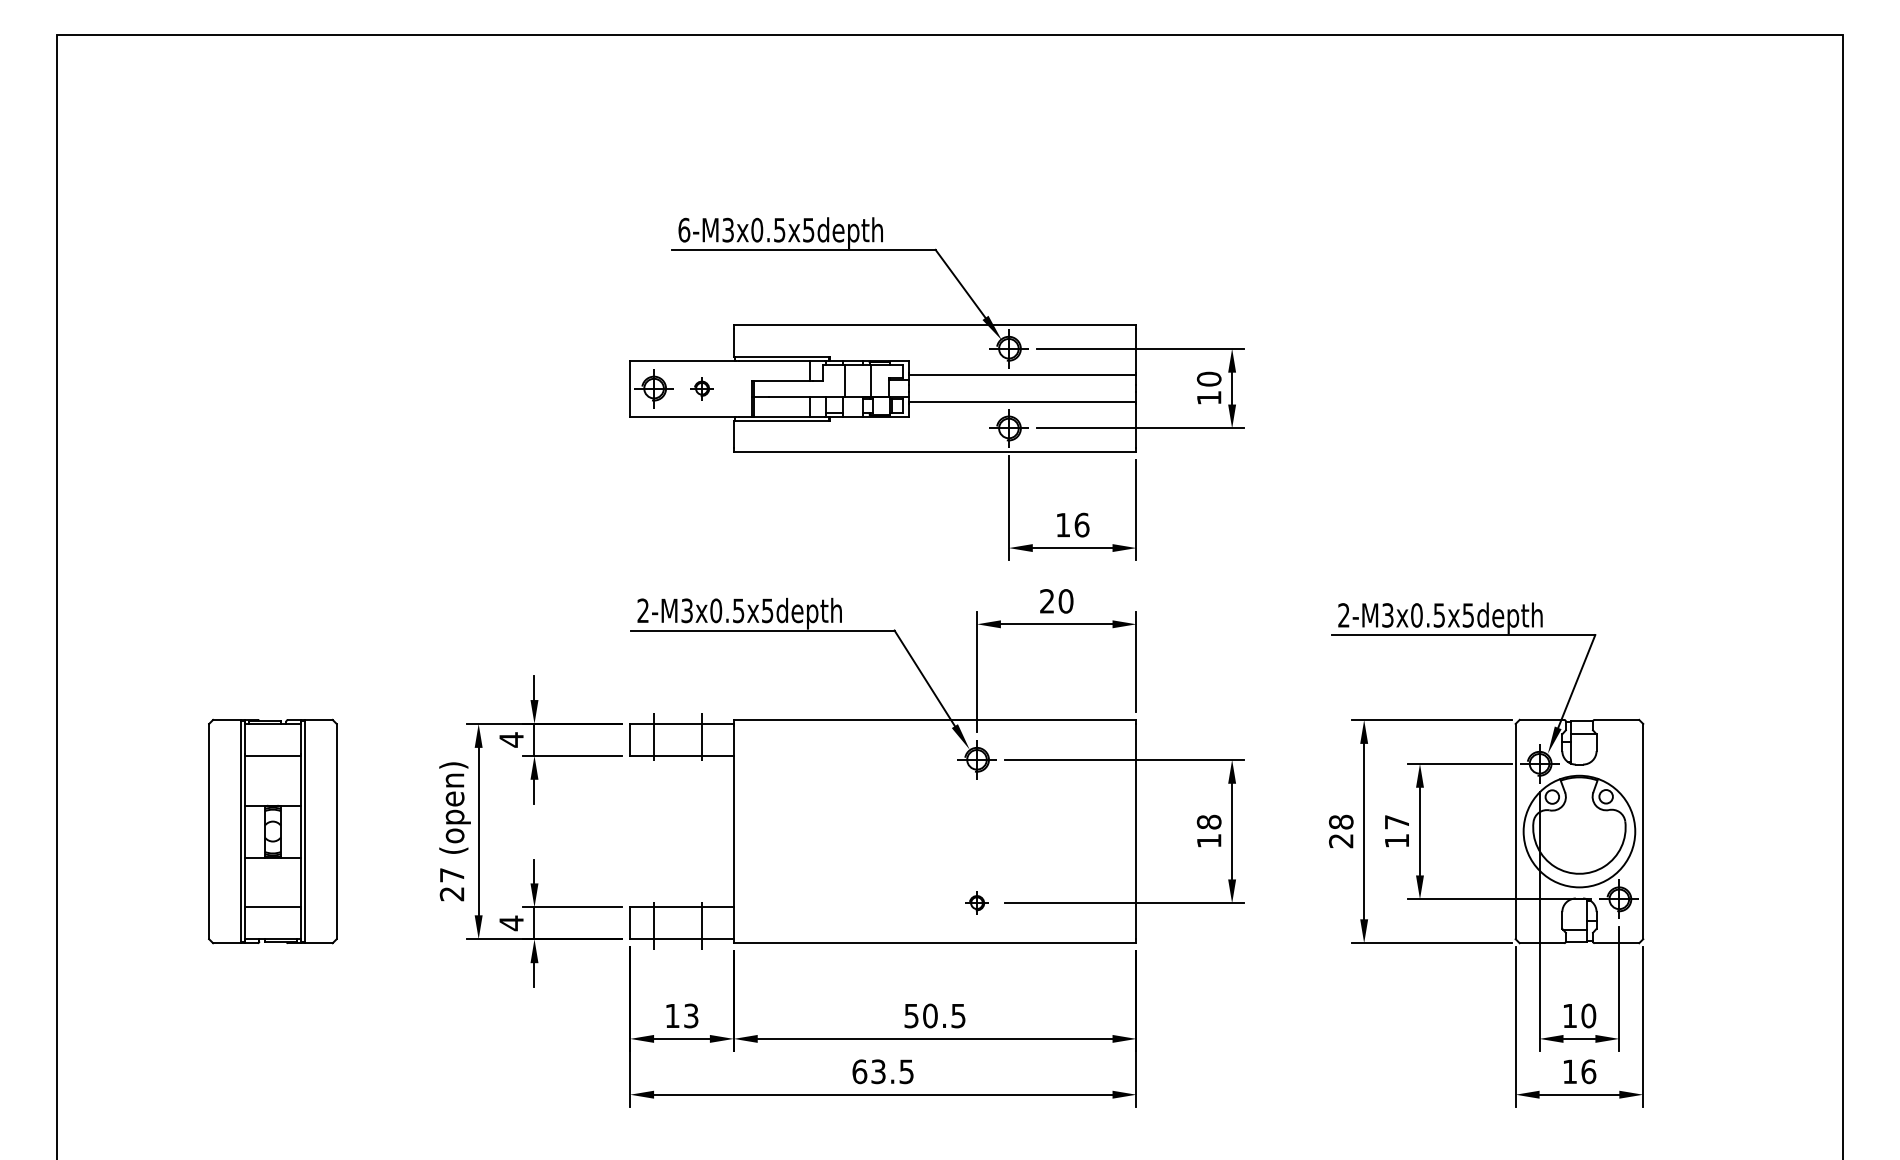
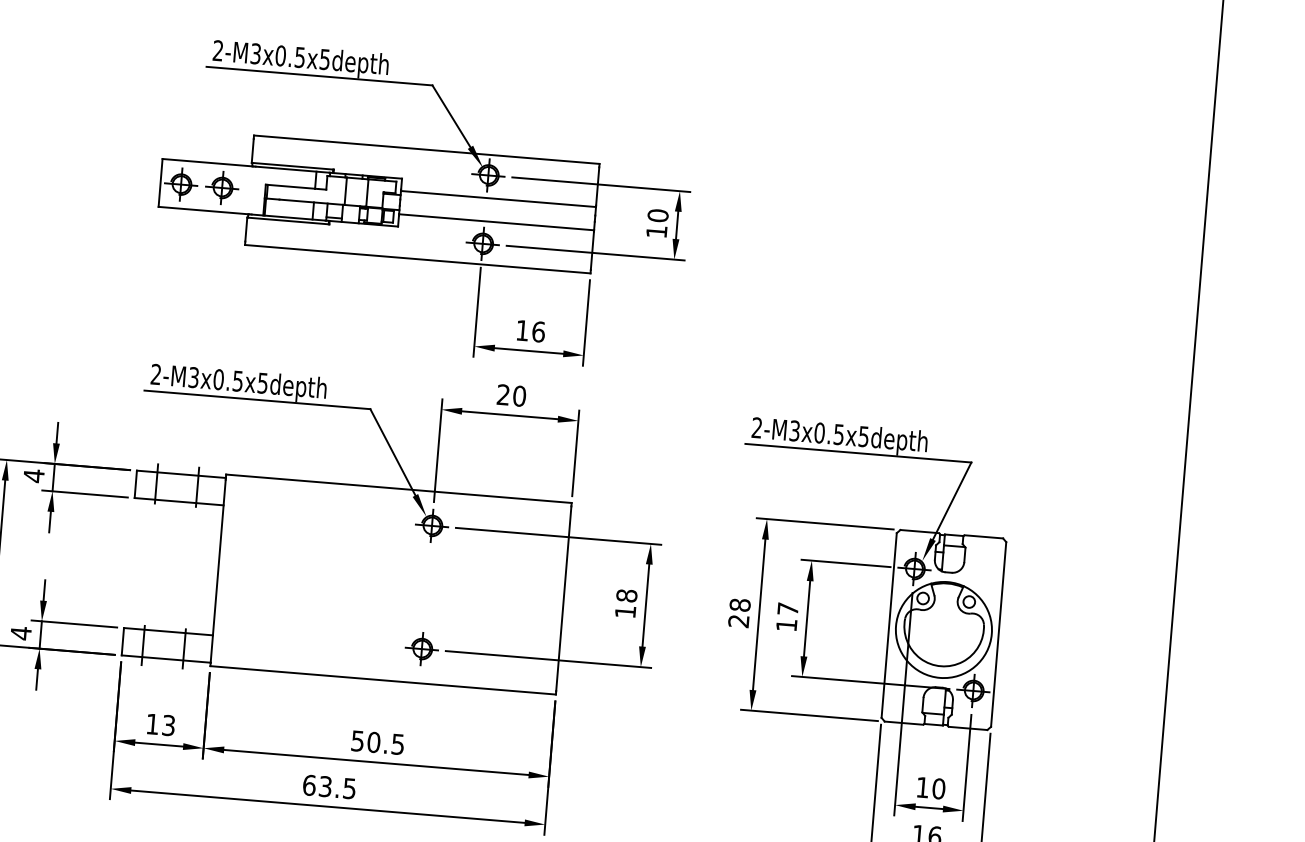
text: (684, 229) -> (218, 50), 6-M3x0.5x5depth -> 2-M3x0.5x5depth
part: (701, 388) -> (221, 187), size x1.67
part: (976, 902) -> (421, 648), size x1.67

